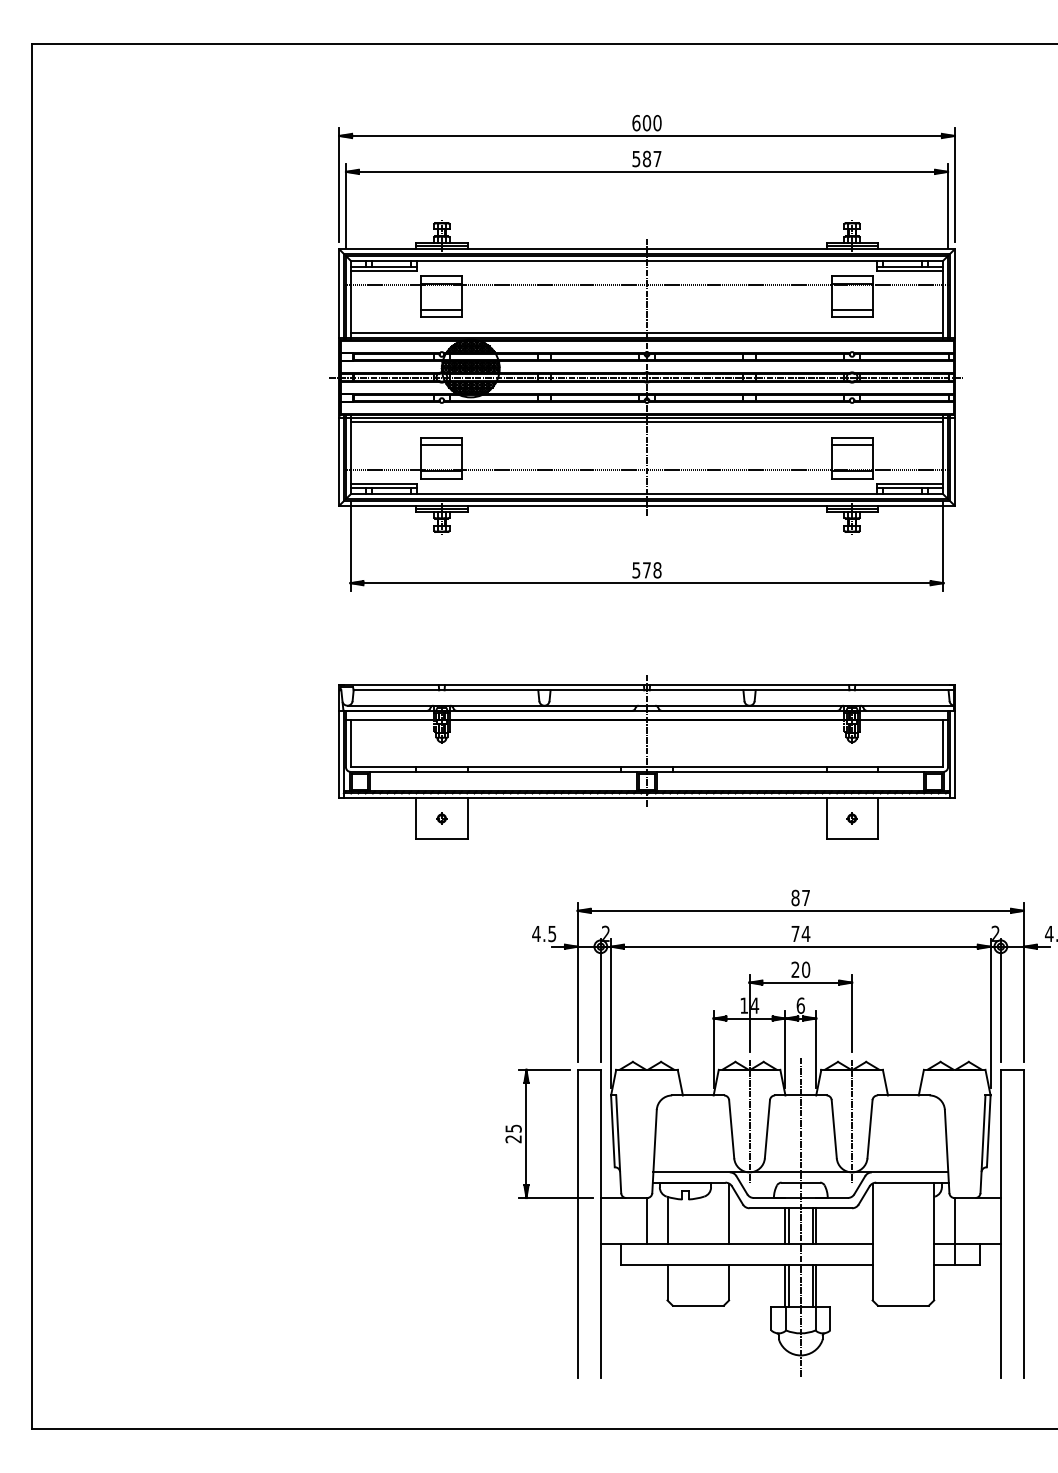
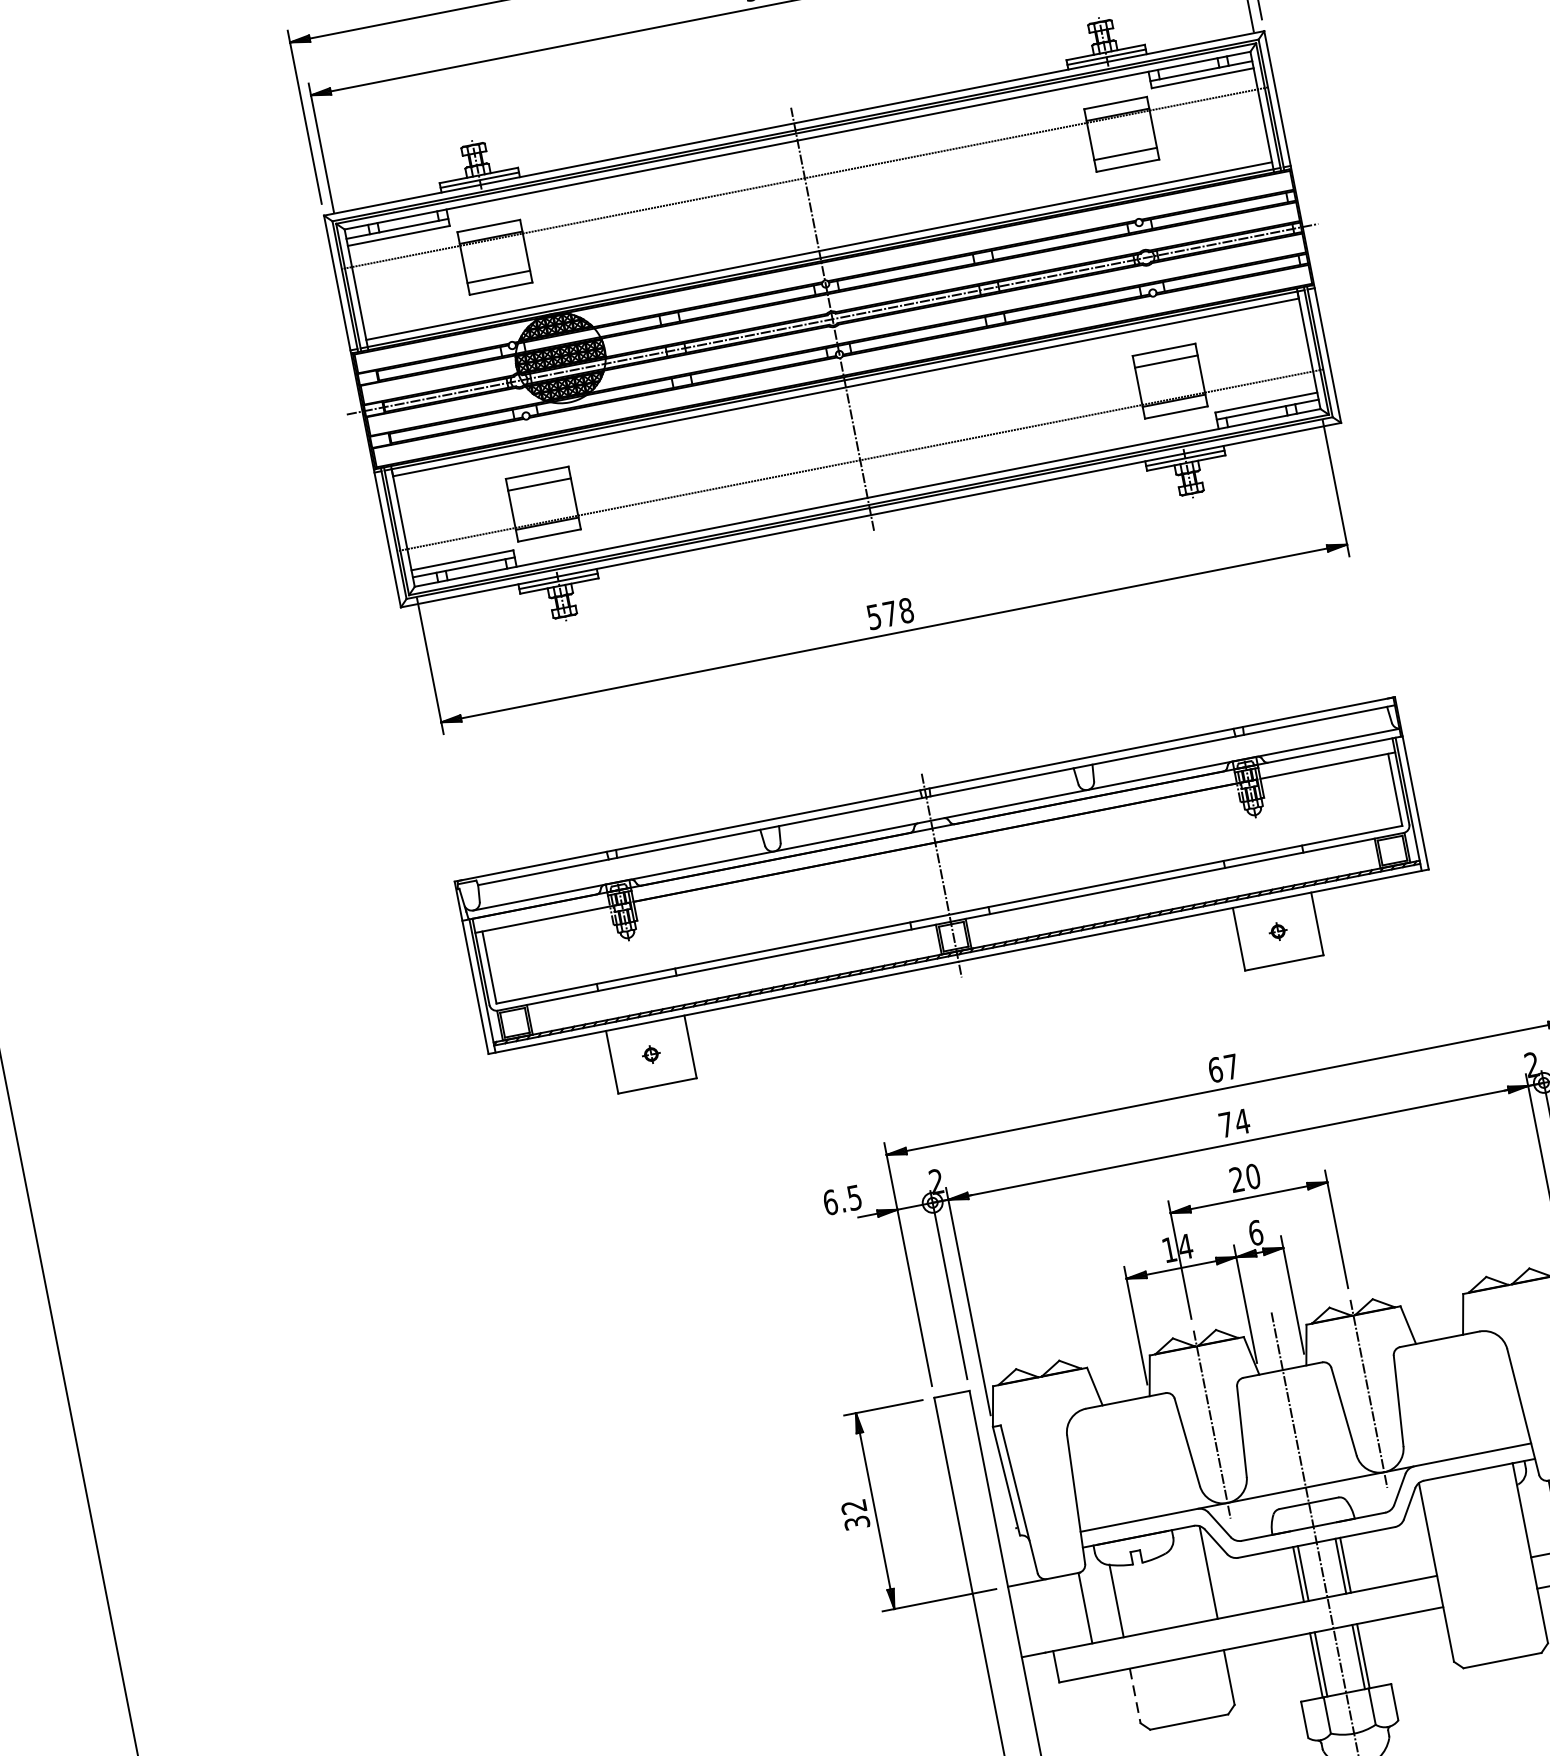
text: (795, 897) -> (1215, 1069), 87 -> 67
text: (536, 933) -> (830, 1201), 4.5 -> 6.5
text: (513, 1133) -> (855, 1514), 25 -> 32
line: (667, 1282) -> (1135, 1695), solid -> dashed

